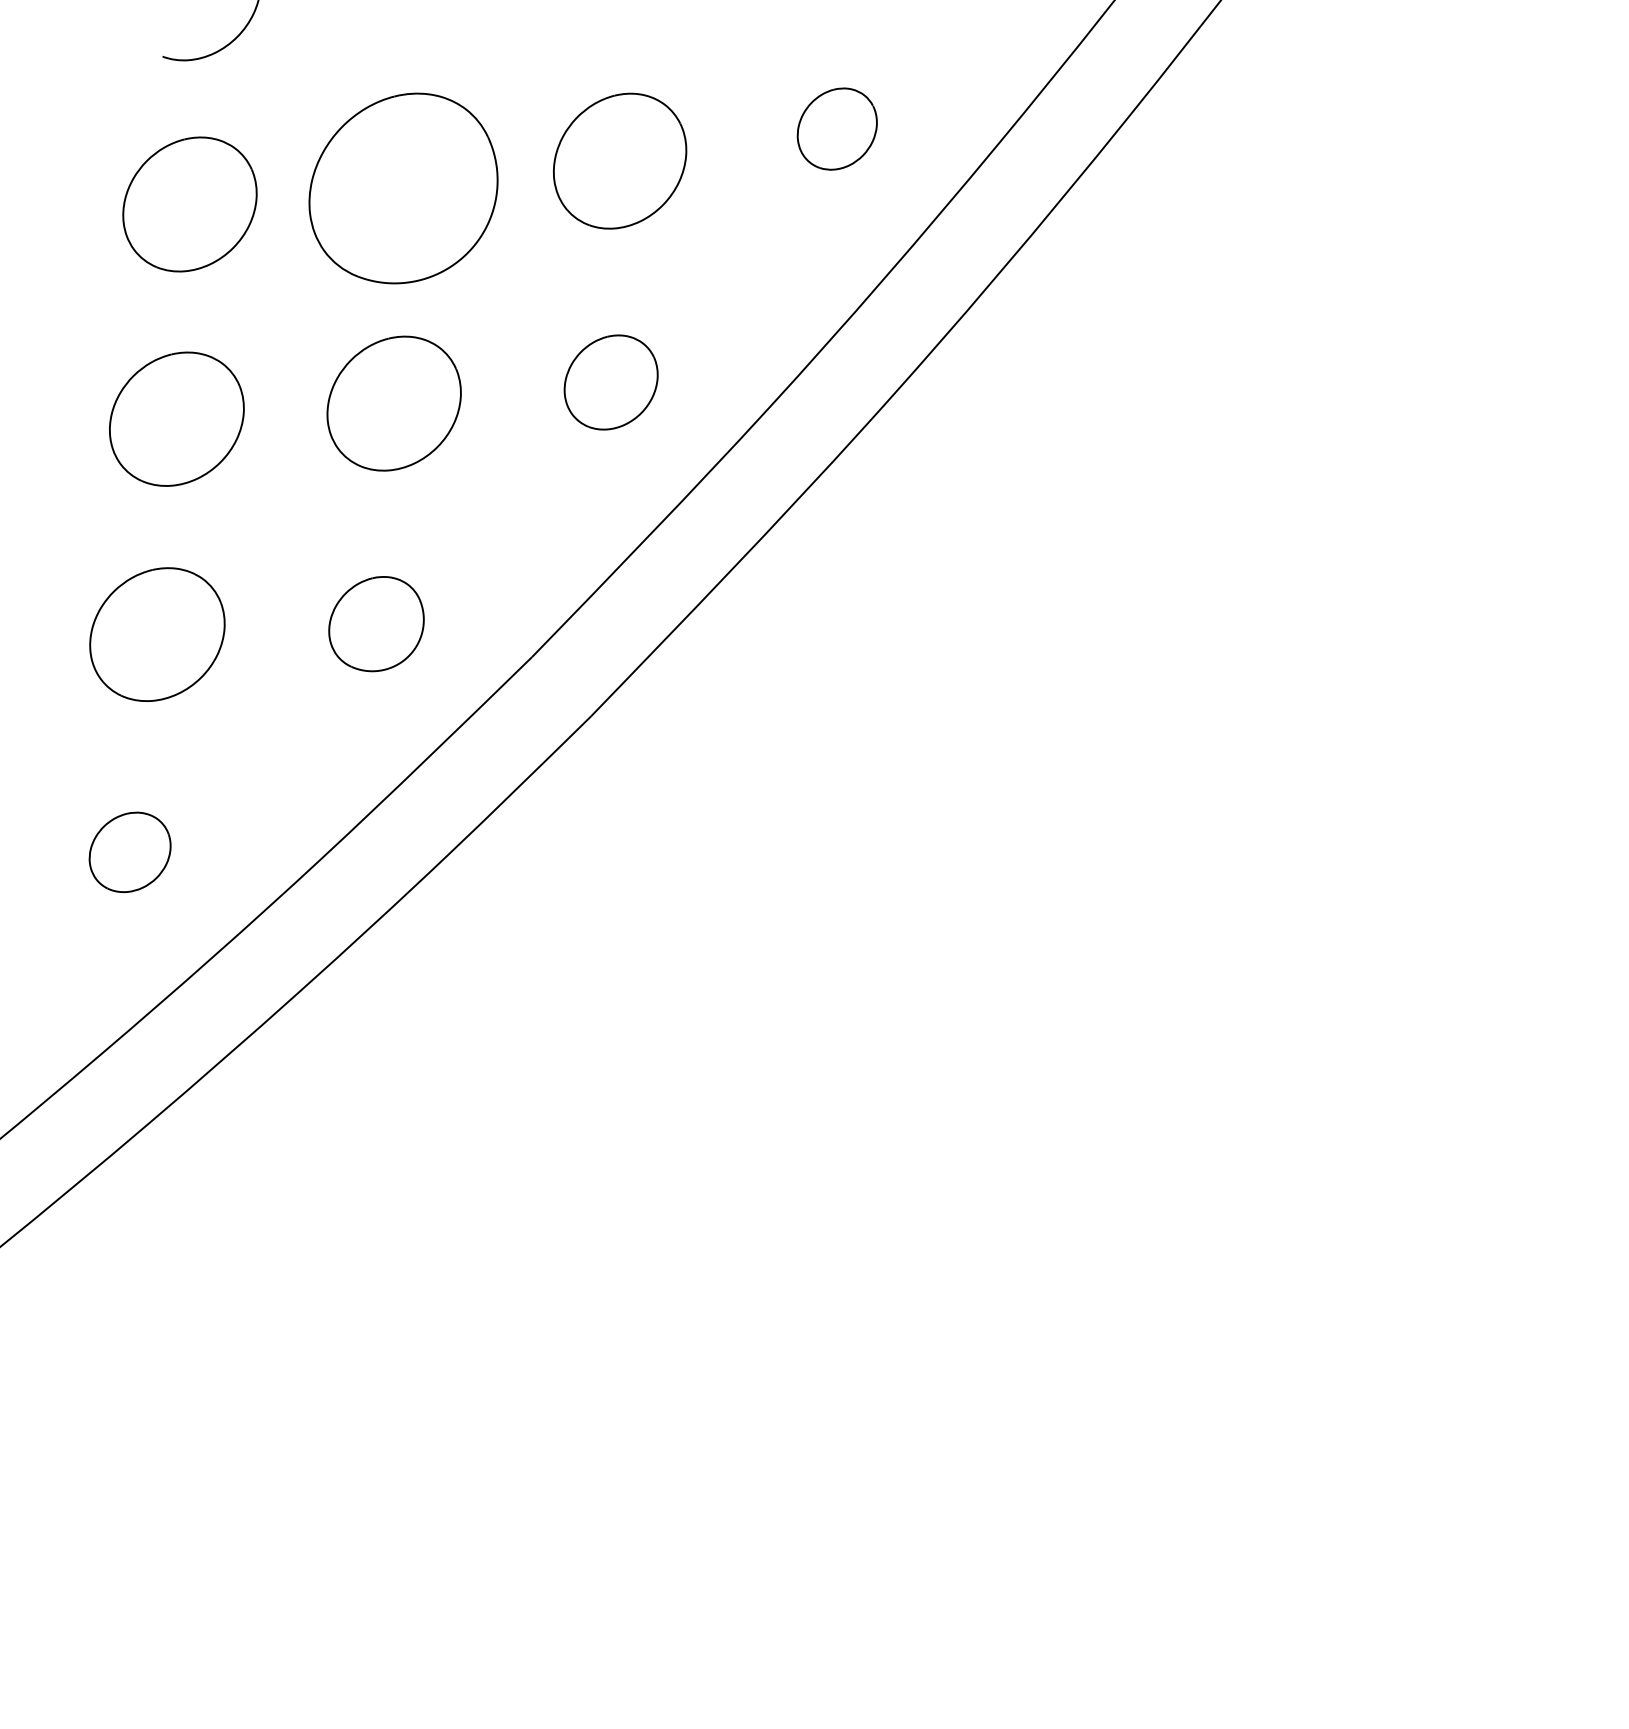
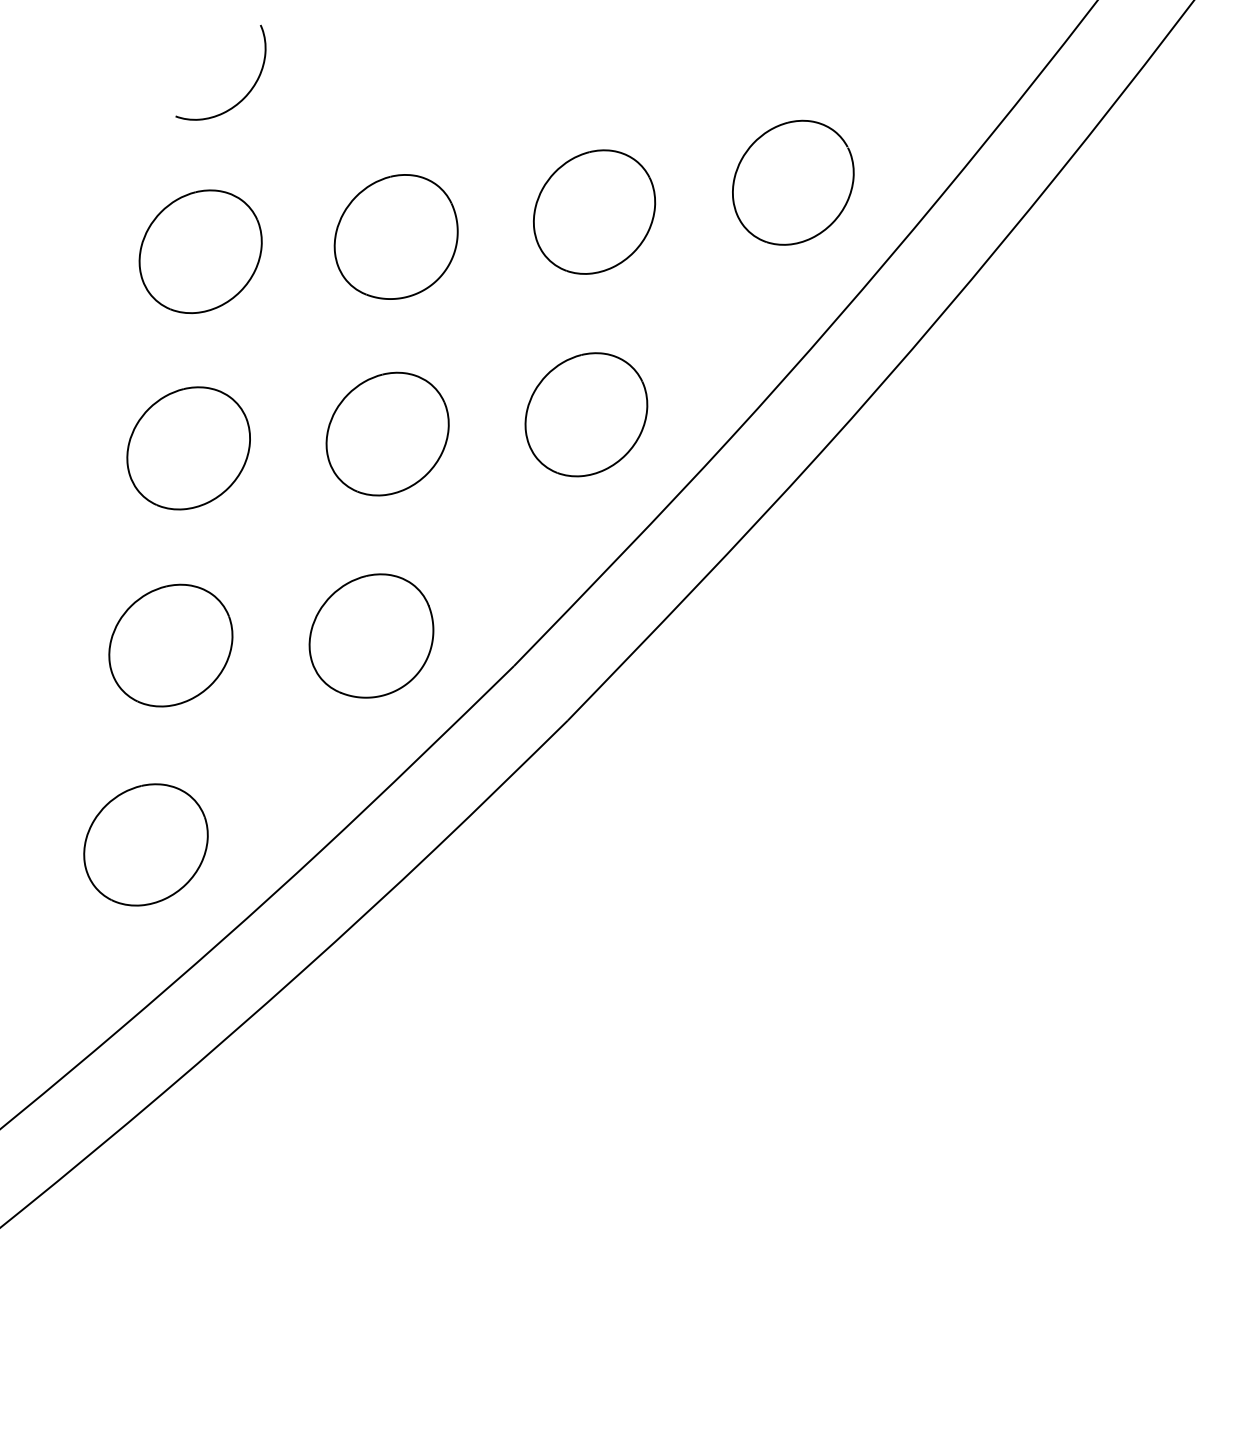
part: (837, 128) -> (793, 182), size x1.67
part: (403, 187) -> (396, 236), size x0.71
part: (610, 382) -> (585, 414), size x1.43
part: (376, 623) -> (371, 635), size x1.43
part: (129, 852) -> (145, 845), size x1.67

